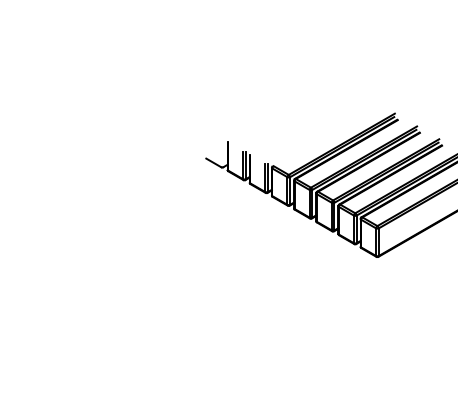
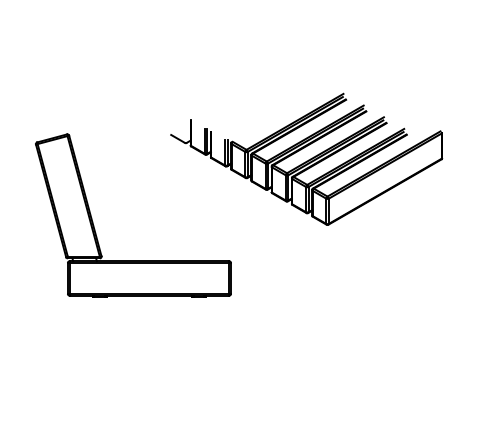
part: (122, 257) -> (94, 225), added

